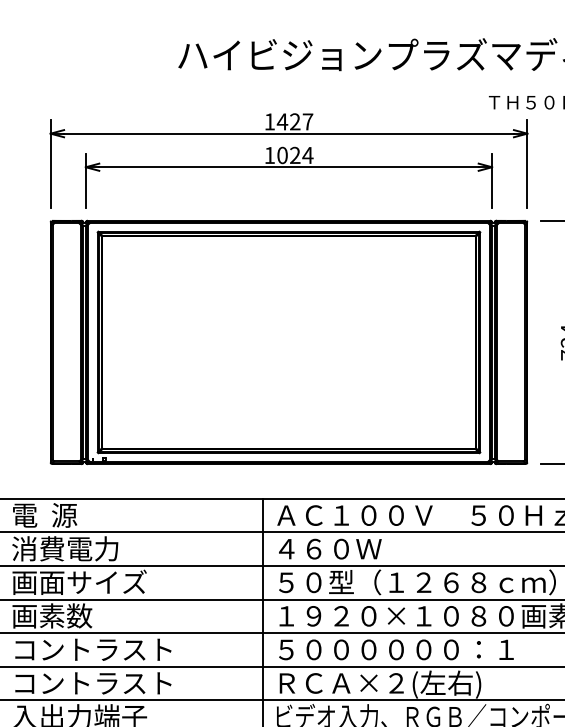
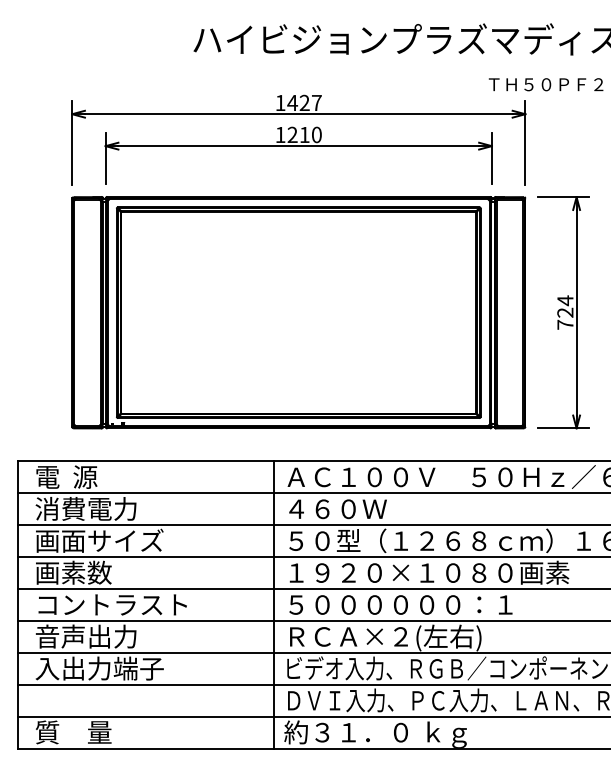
text: (295, 155) -> (304, 134), 1024 -> 1210
text: (90, 683) -> (110, 636), コントラスト -> 音声出力

